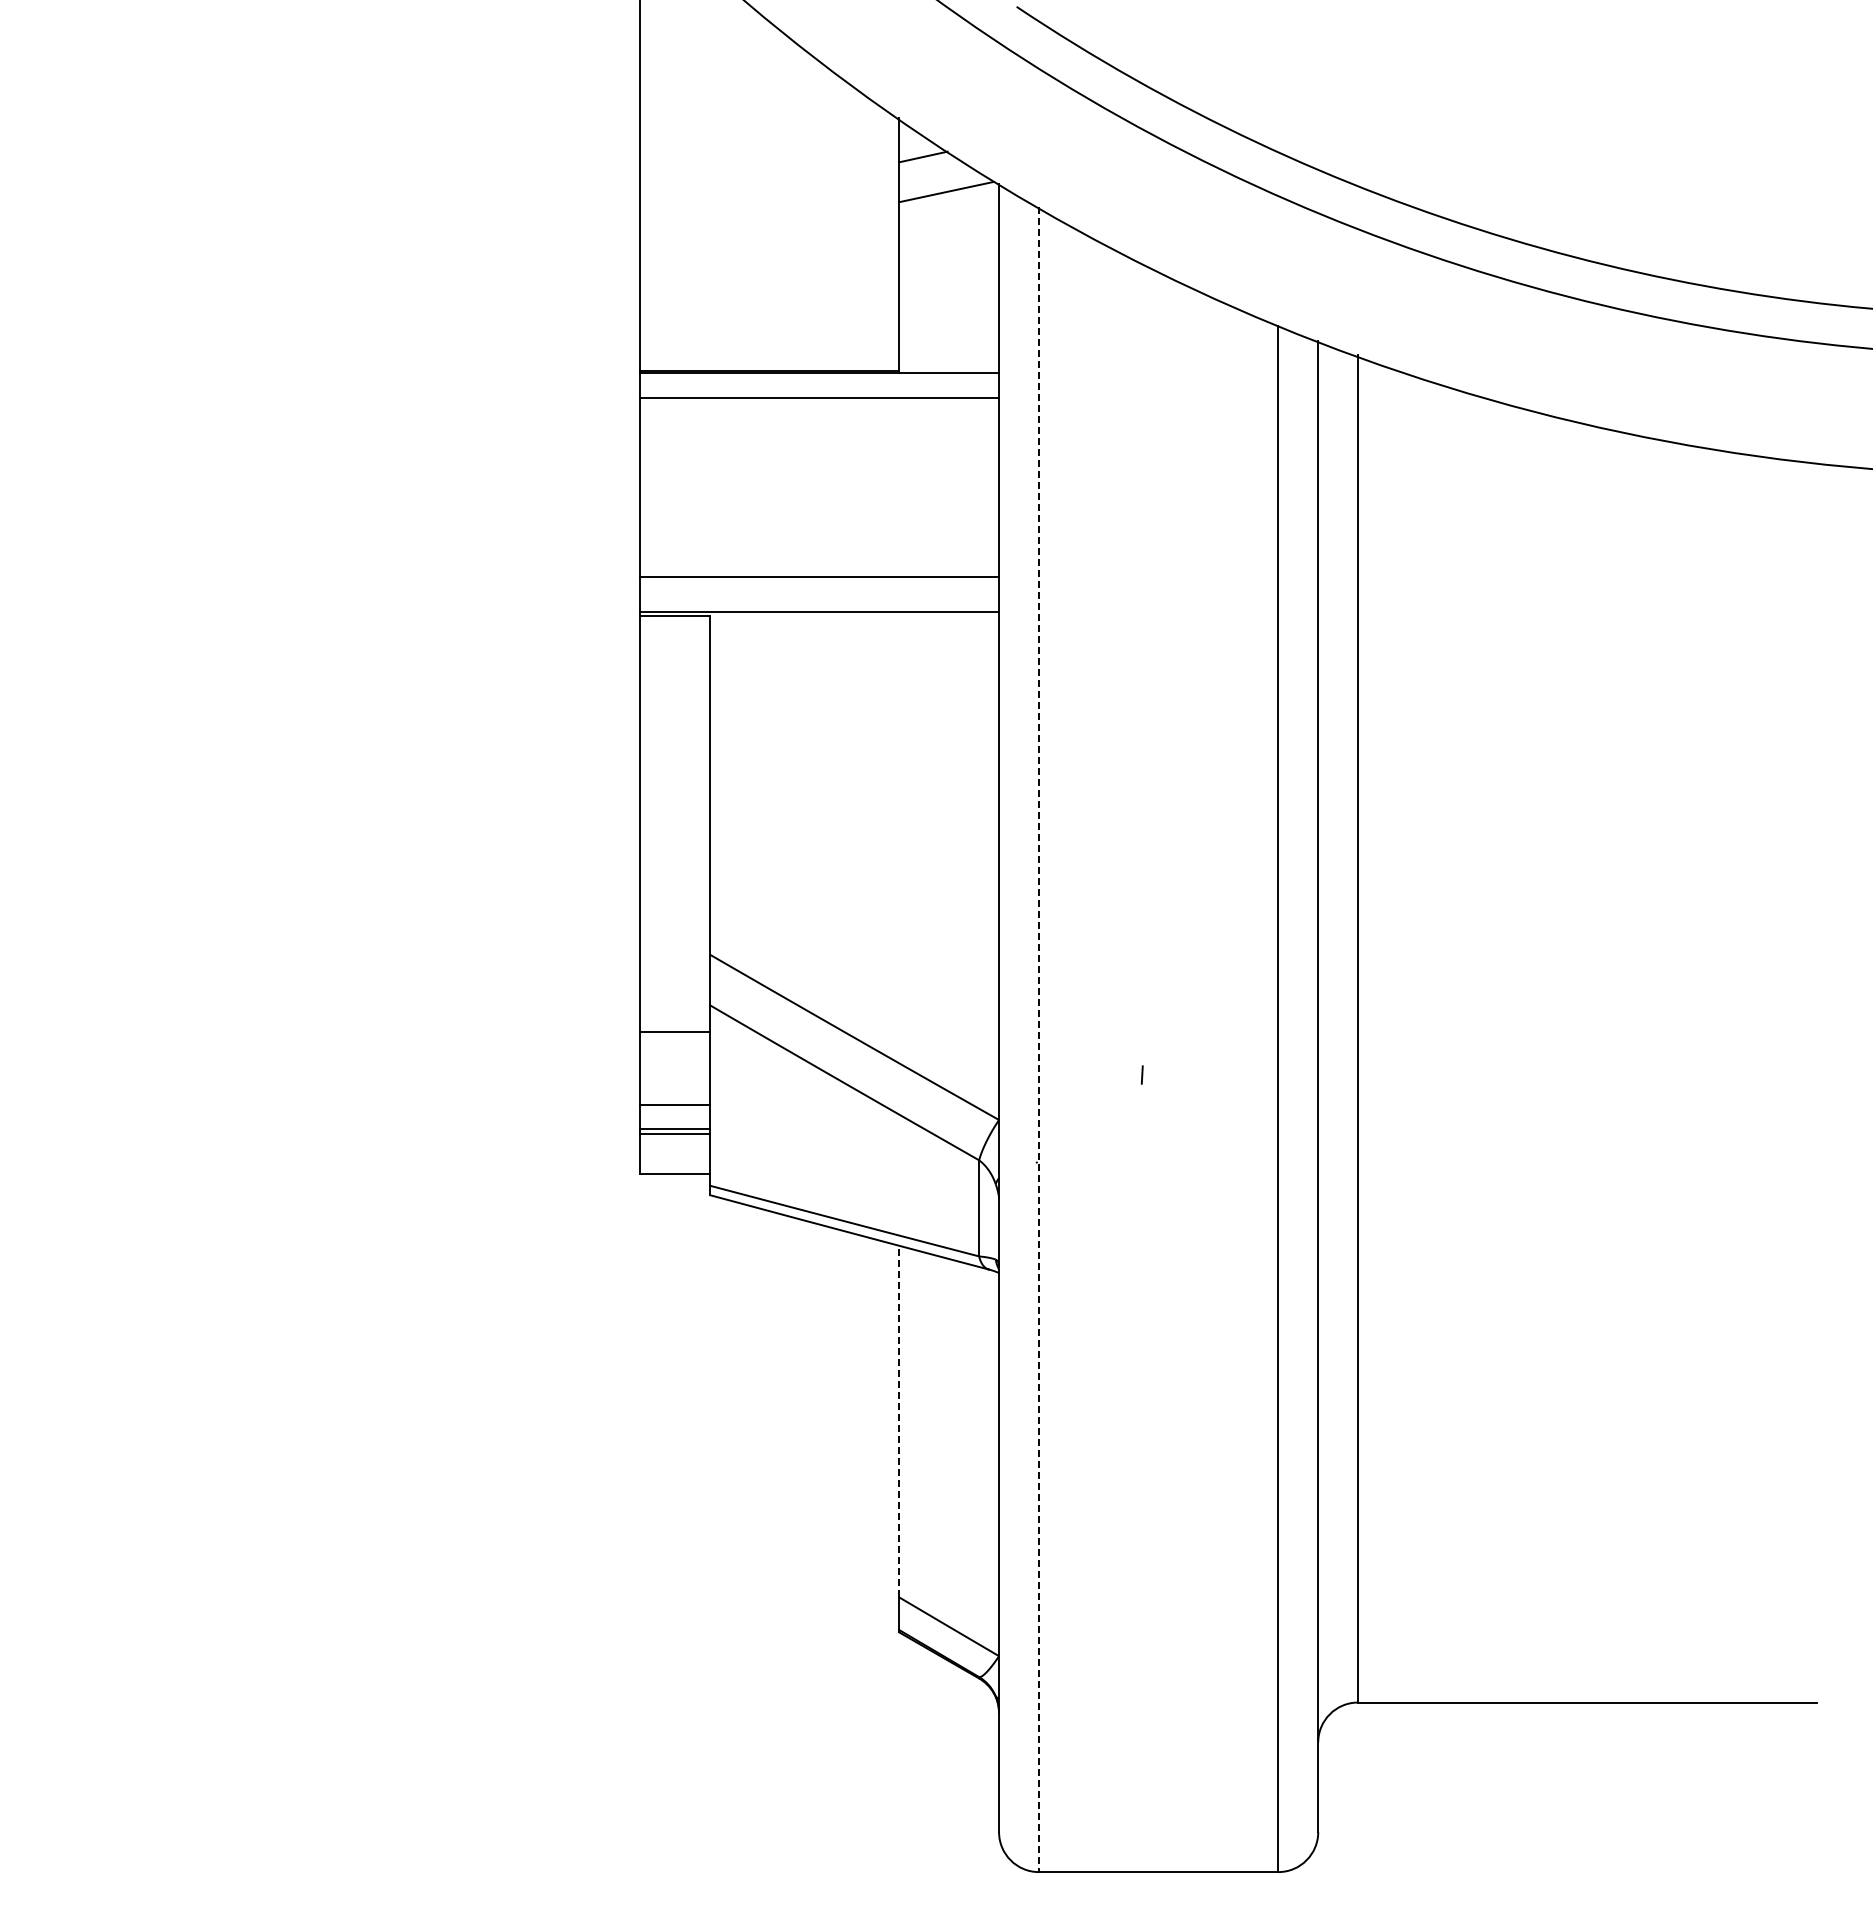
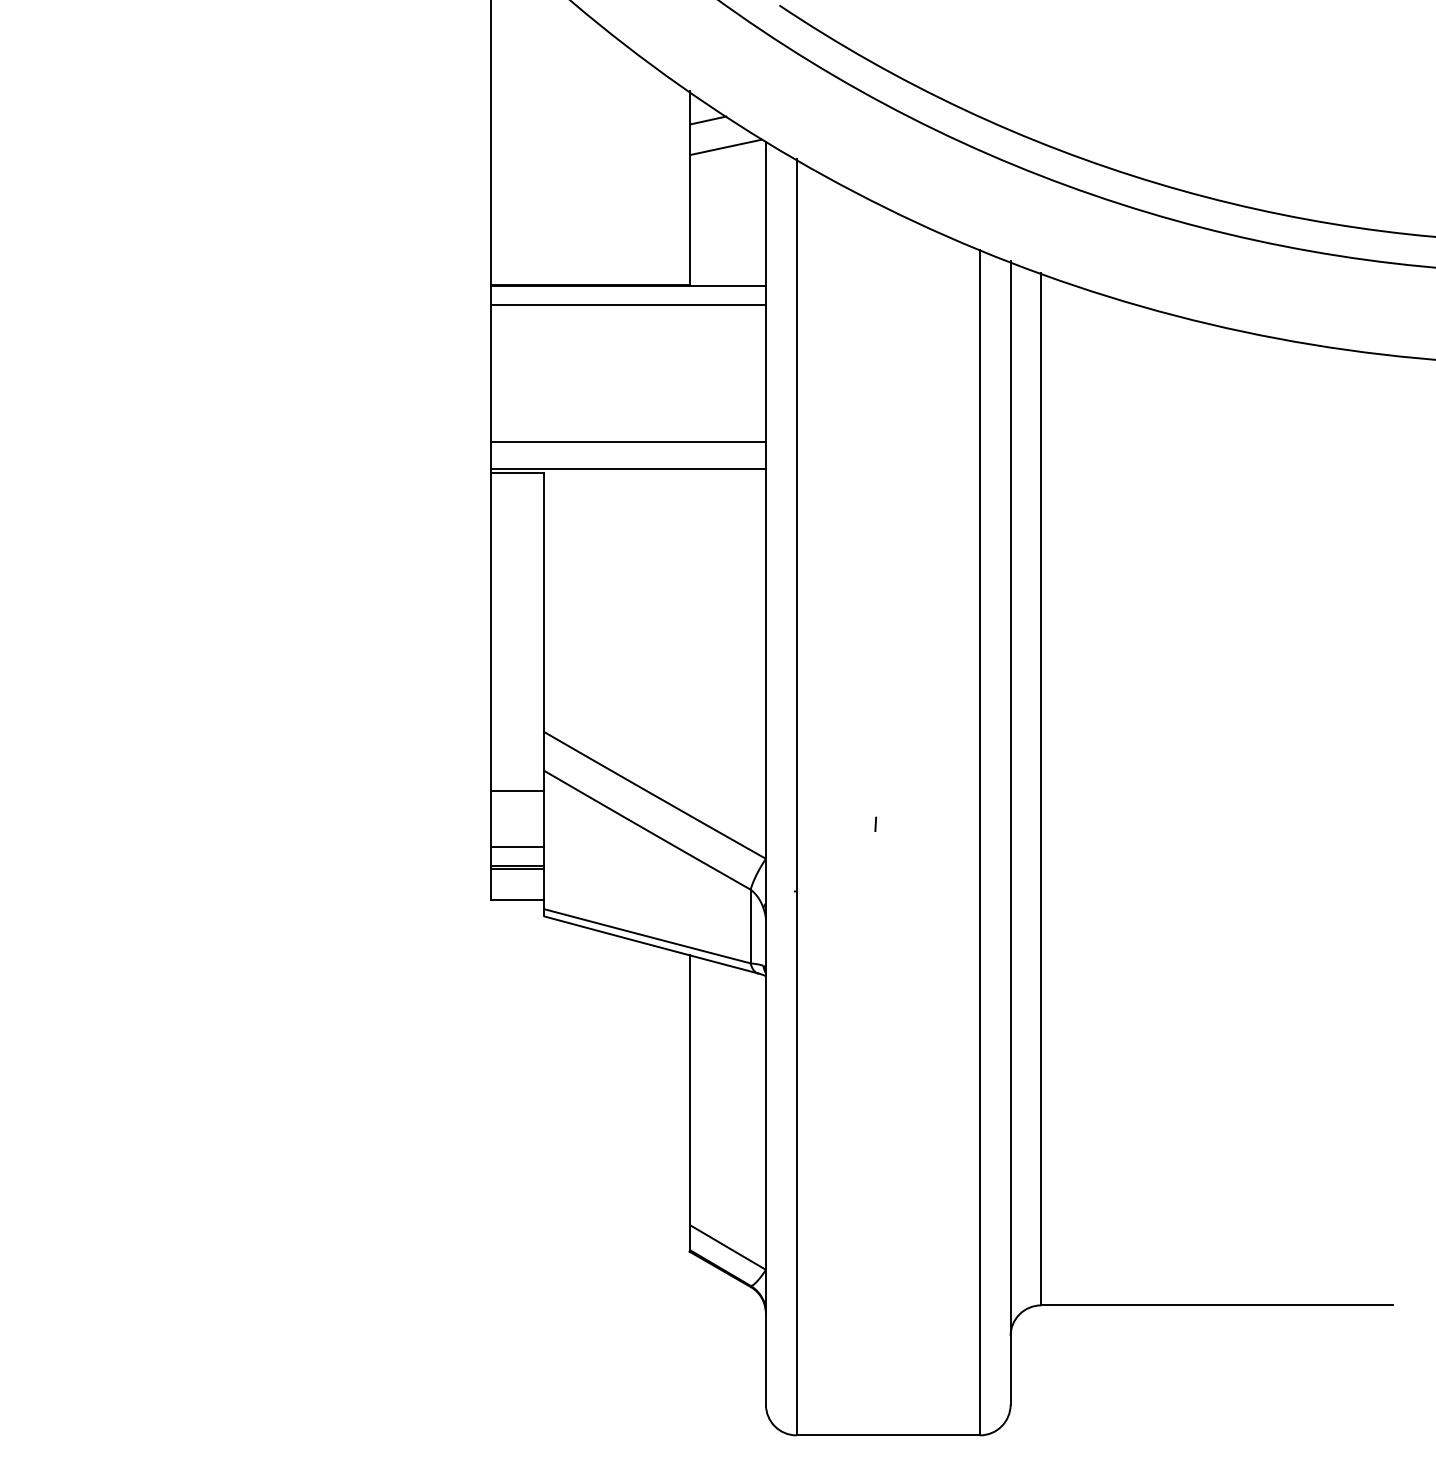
line: (1038, 1039) -> (796, 797), dashed -> solid
line: (899, 1421) -> (689, 1089), dashed -> solid

